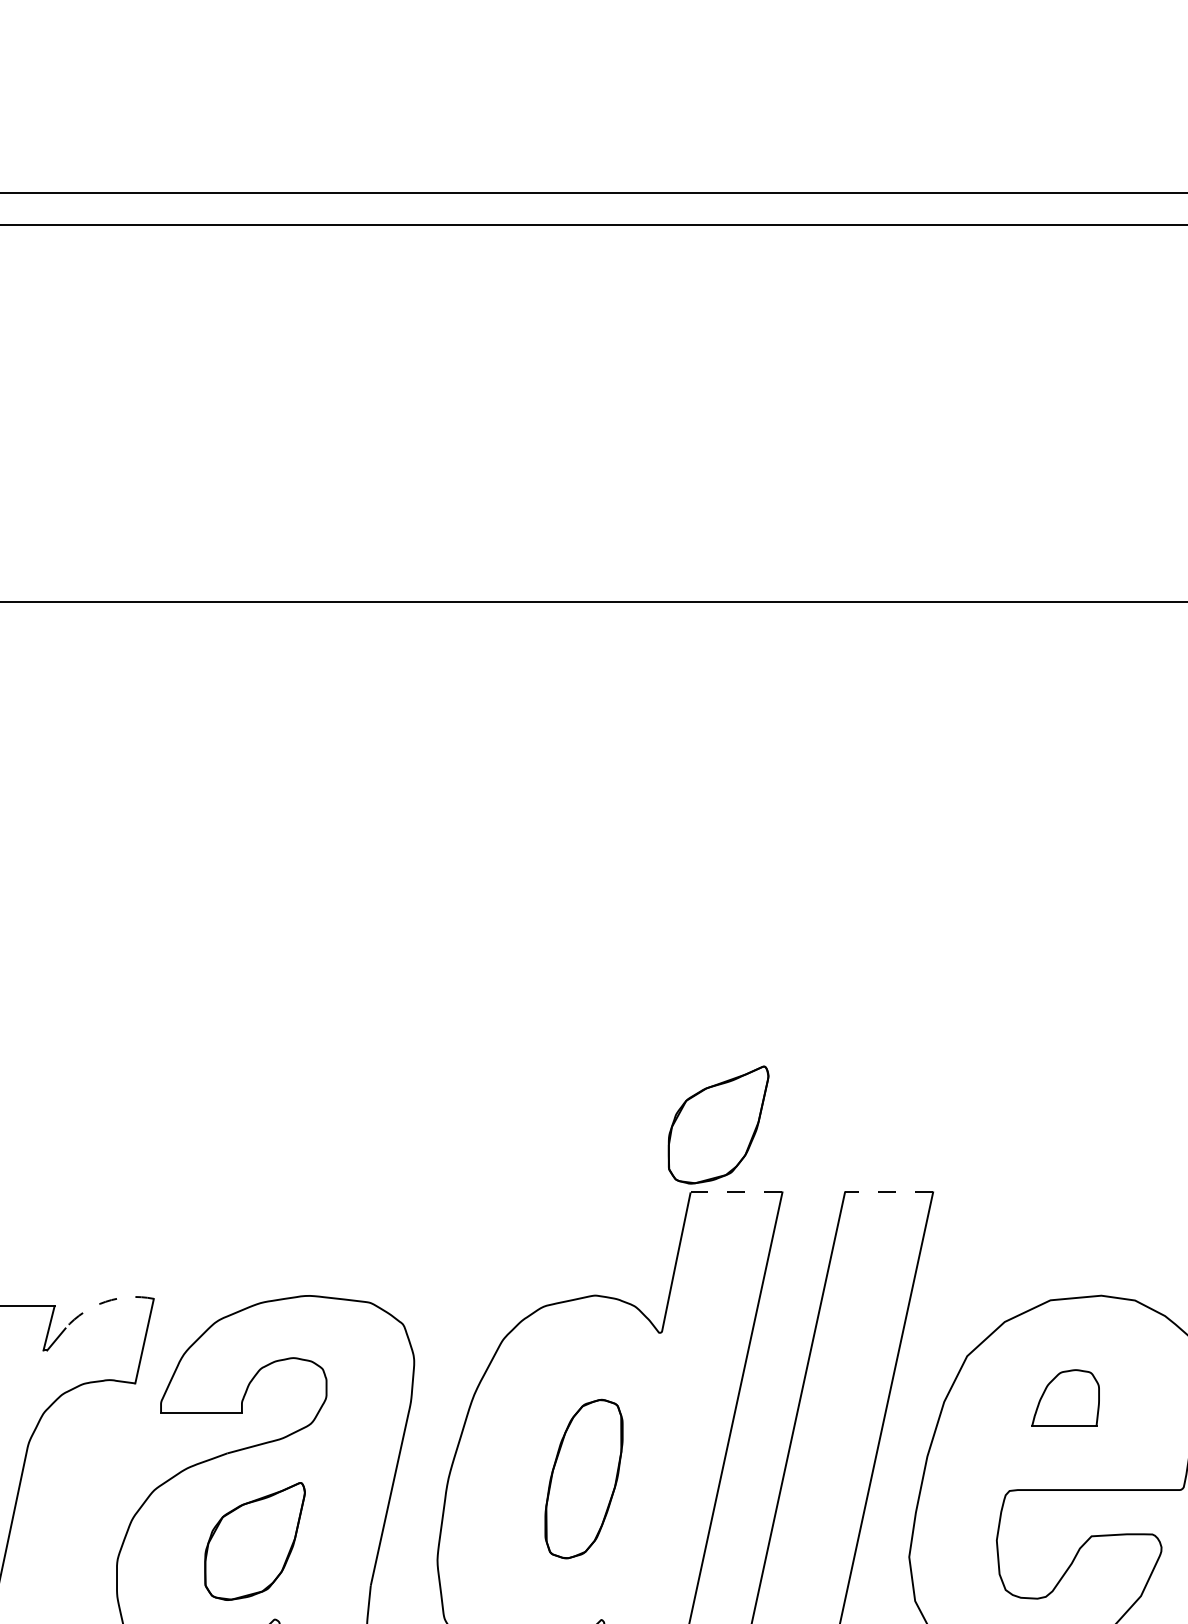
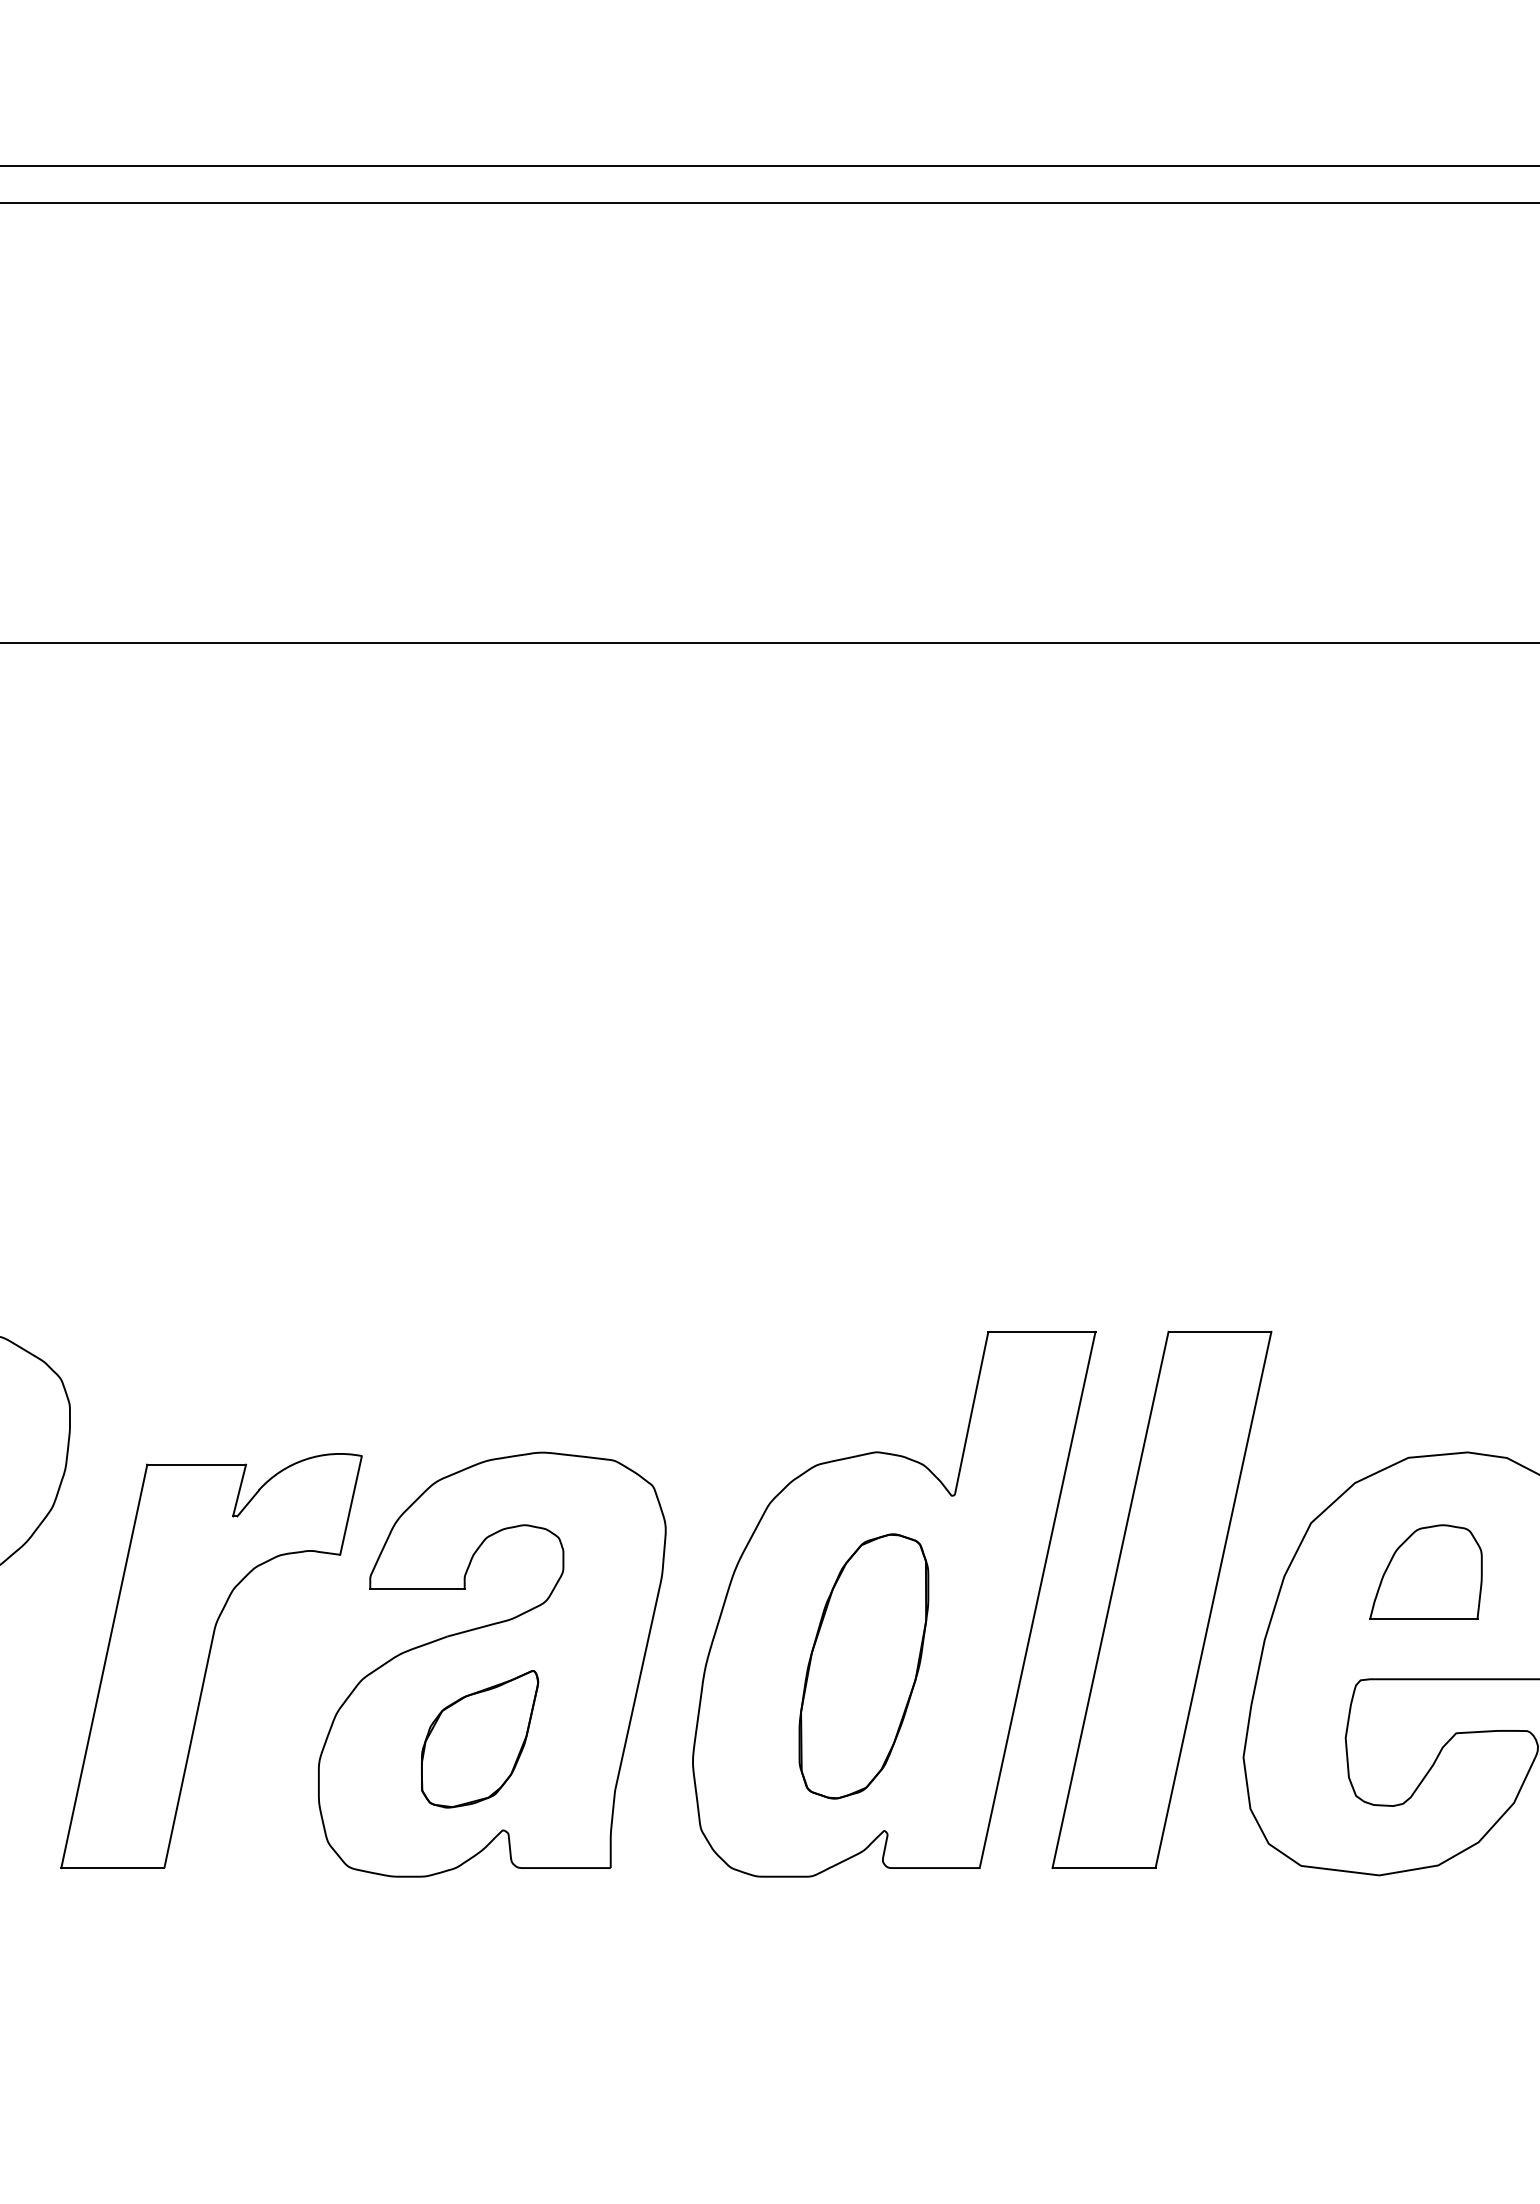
part: (719, 1125) -> (1021, 1253), removed
line: (736, 1192) -> (1041, 1331), dashed -> solid
line: (888, 1192) -> (1219, 1331), dashed -> solid
arc: (105, 1301) -> (305, 1459), dashed -> solid
part: (1065, 1397) -> (1425, 1571), size x1.43
part: (583, 1479) -> (863, 1666), size x1.43

